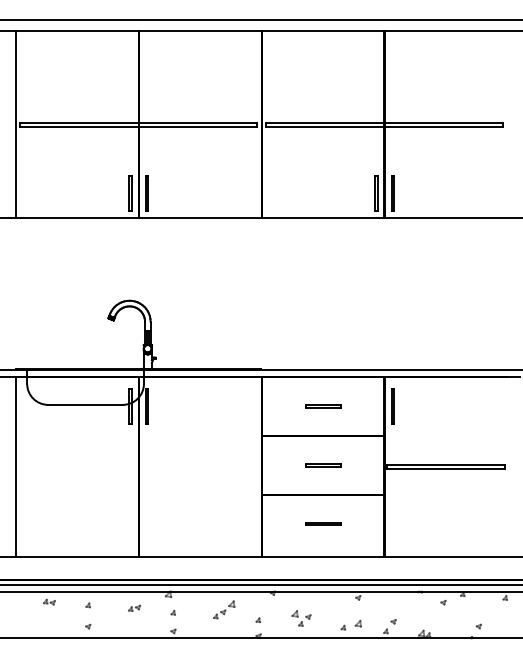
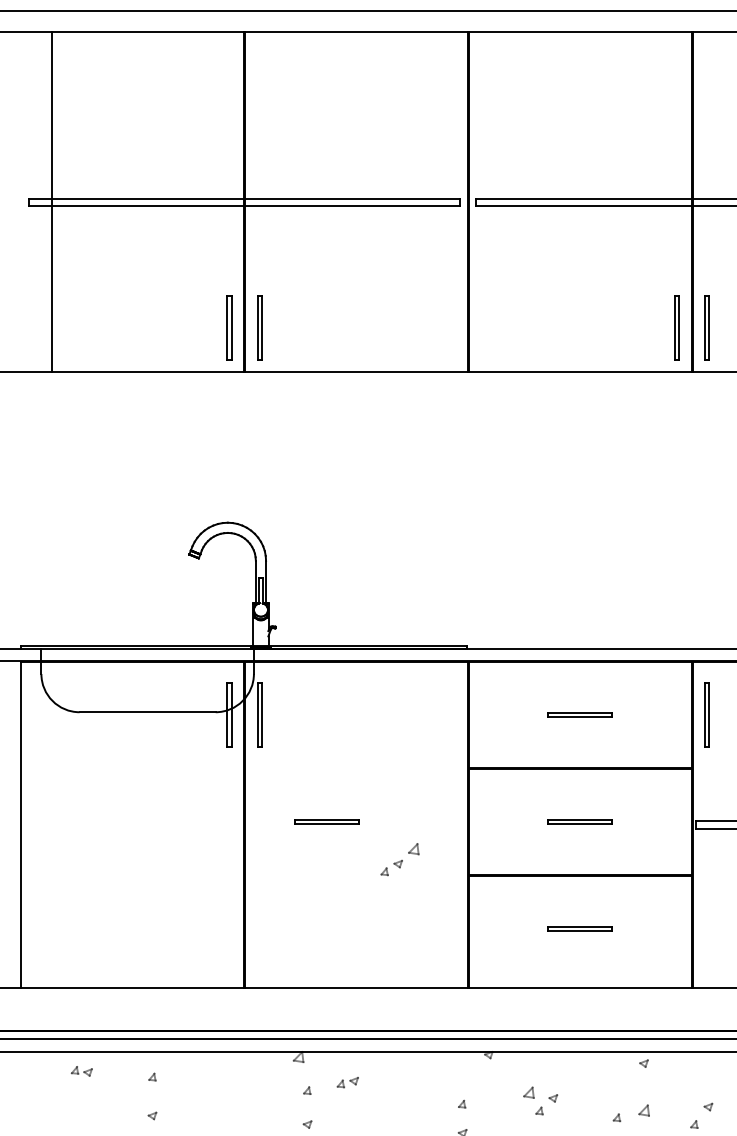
line: (16, 124) -> (52, 201), moved
line: (184, 464) -> (327, 820), added
part: (134, 607) -> (347, 1081), moved
part: (224, 609) -> (400, 858), moved

